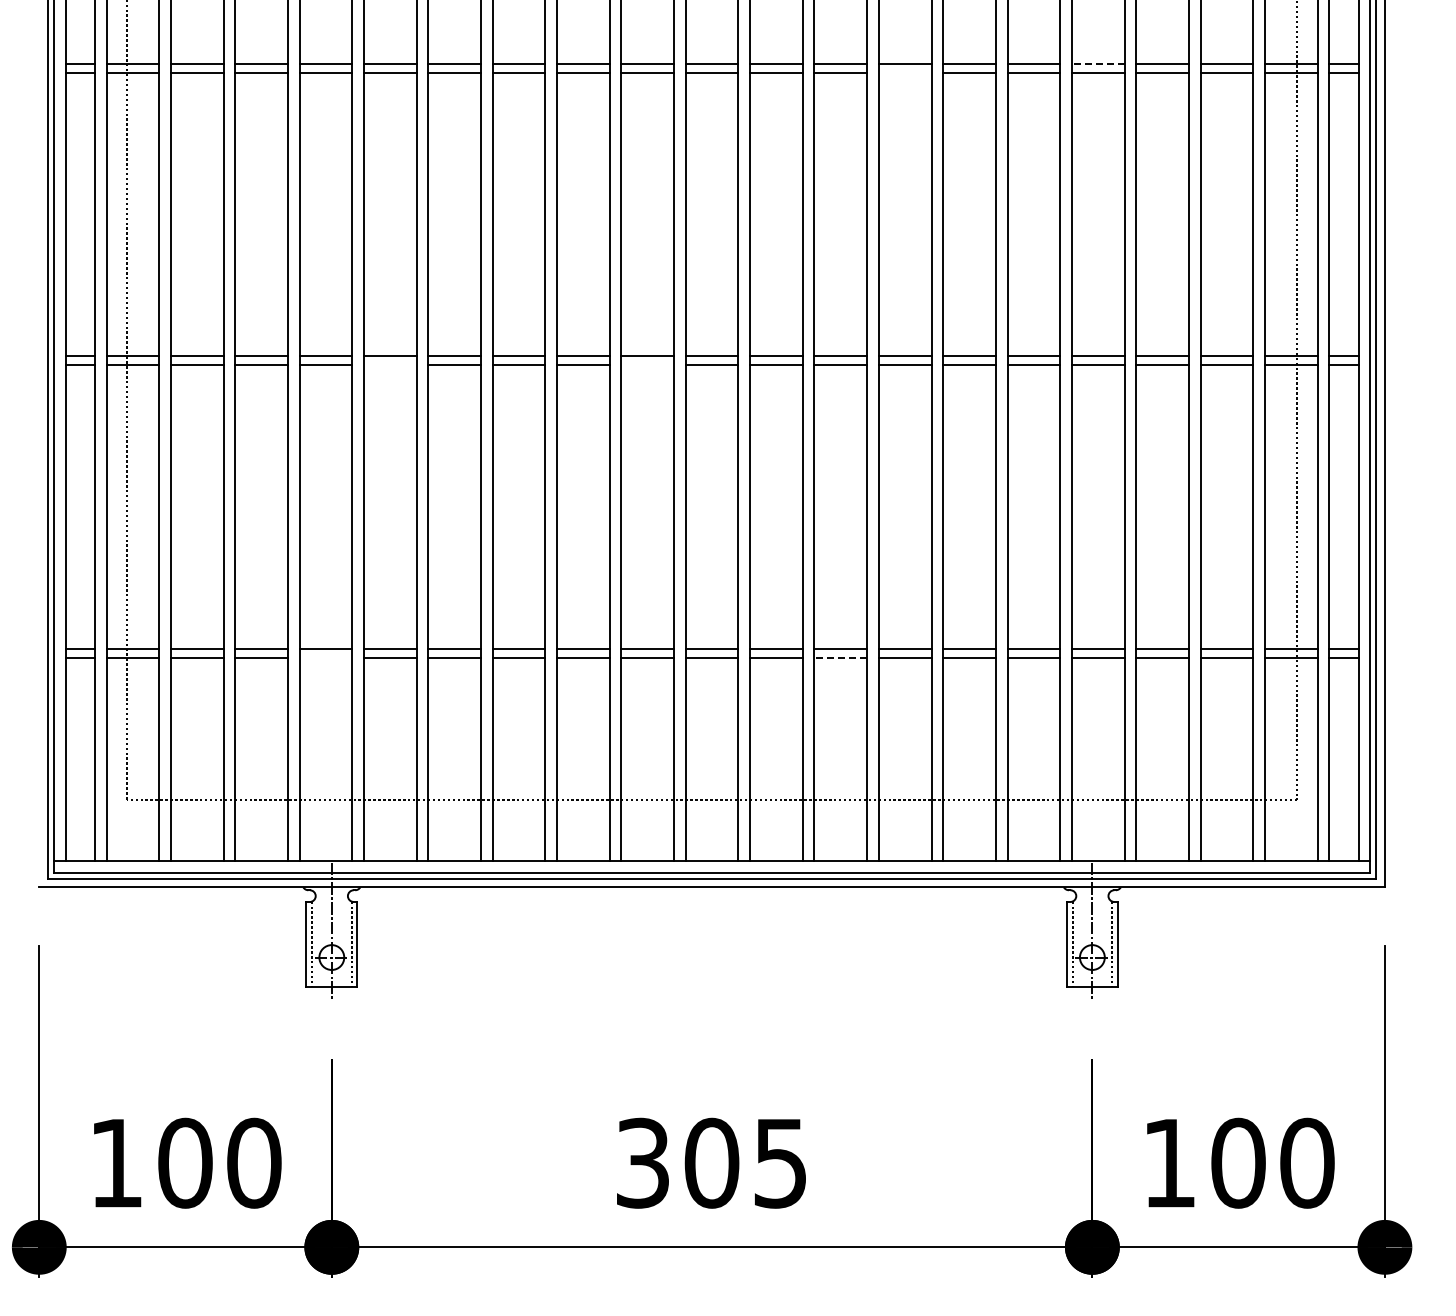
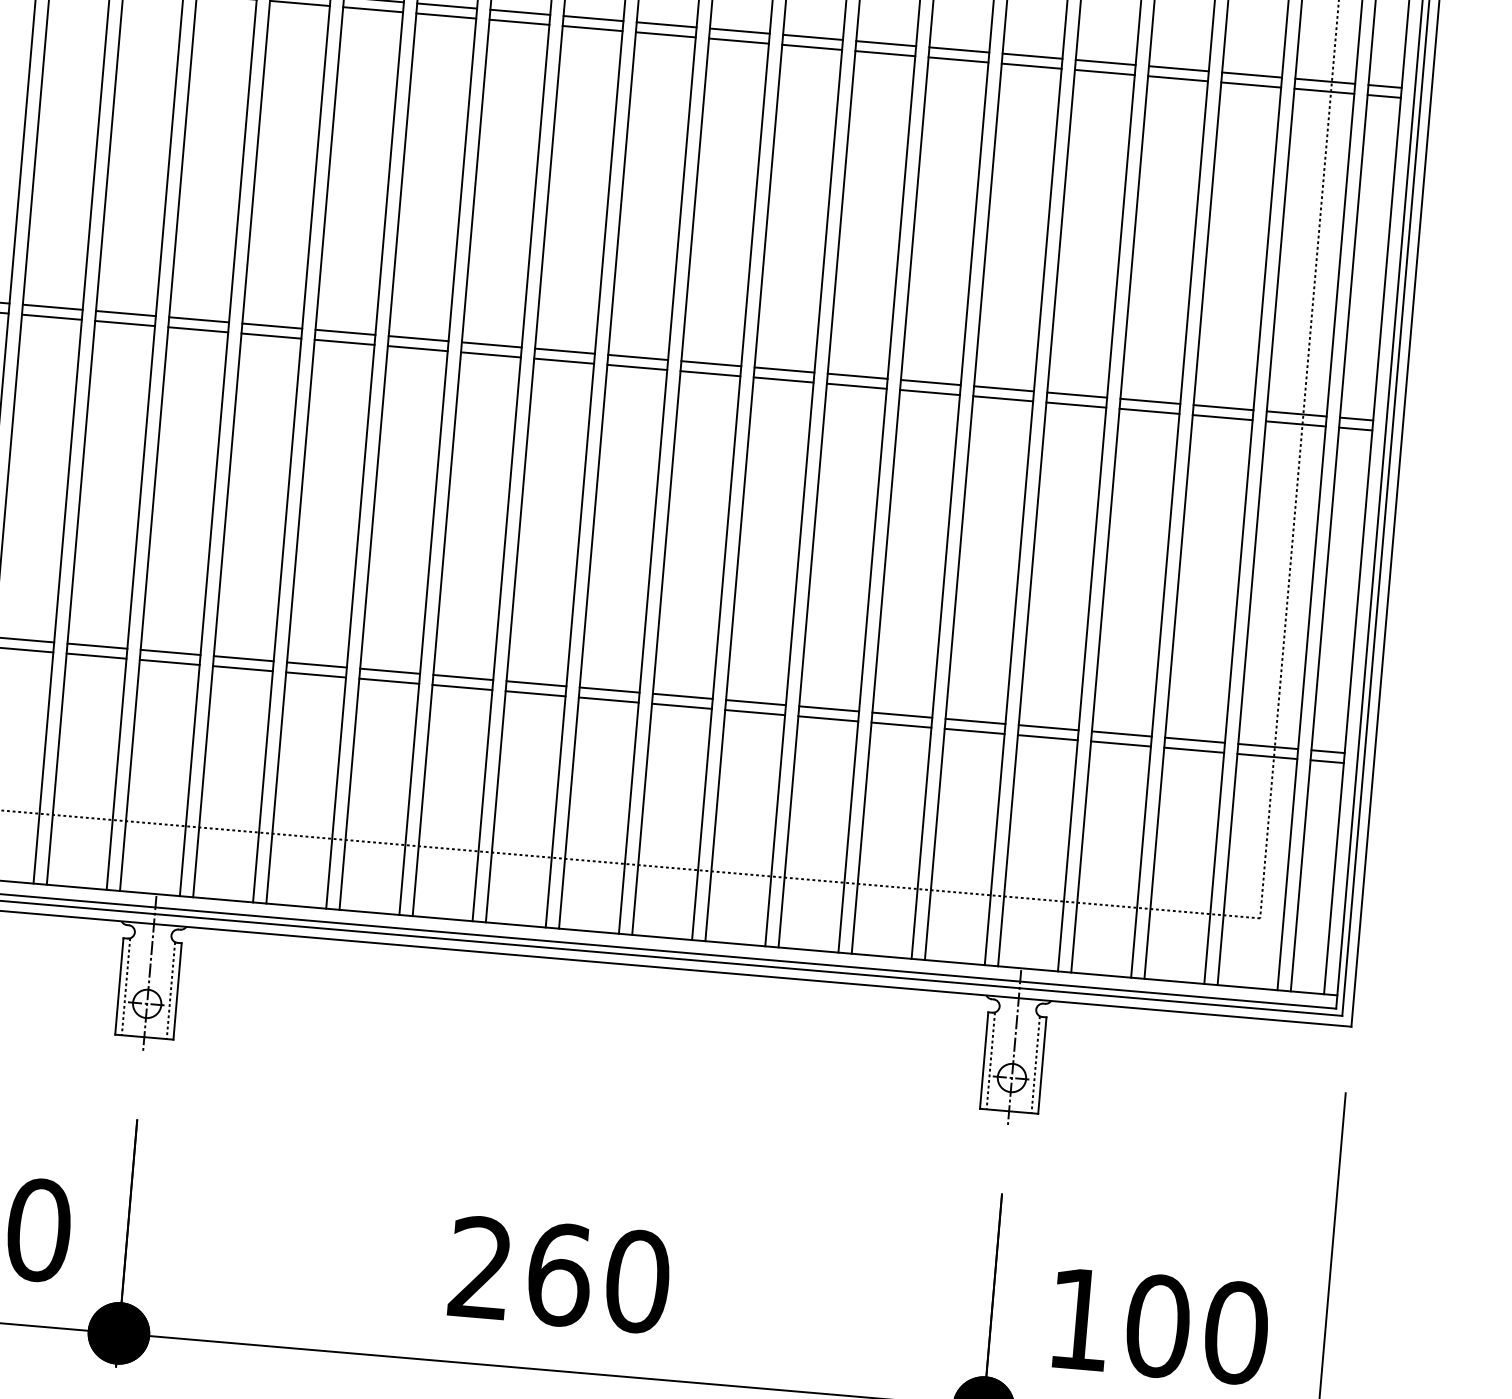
line: (1097, 63) -> (1104, 61), dashed -> solid
line: (904, 72) -> (884, 53), added
line: (390, 365) -> (271, 336), added
line: (647, 365) -> (563, 361), added
line: (325, 657) -> (169, 662), added
line: (840, 657) -> (754, 712), dashed -> solid
text: (712, 1162) -> (560, 1274), 305 -> 260

